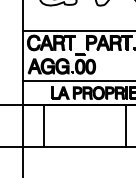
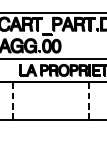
line: (43, 125) -> (13, 100), solid -> dashed
line: (126, 125) -> (89, 100), solid -> dashed

